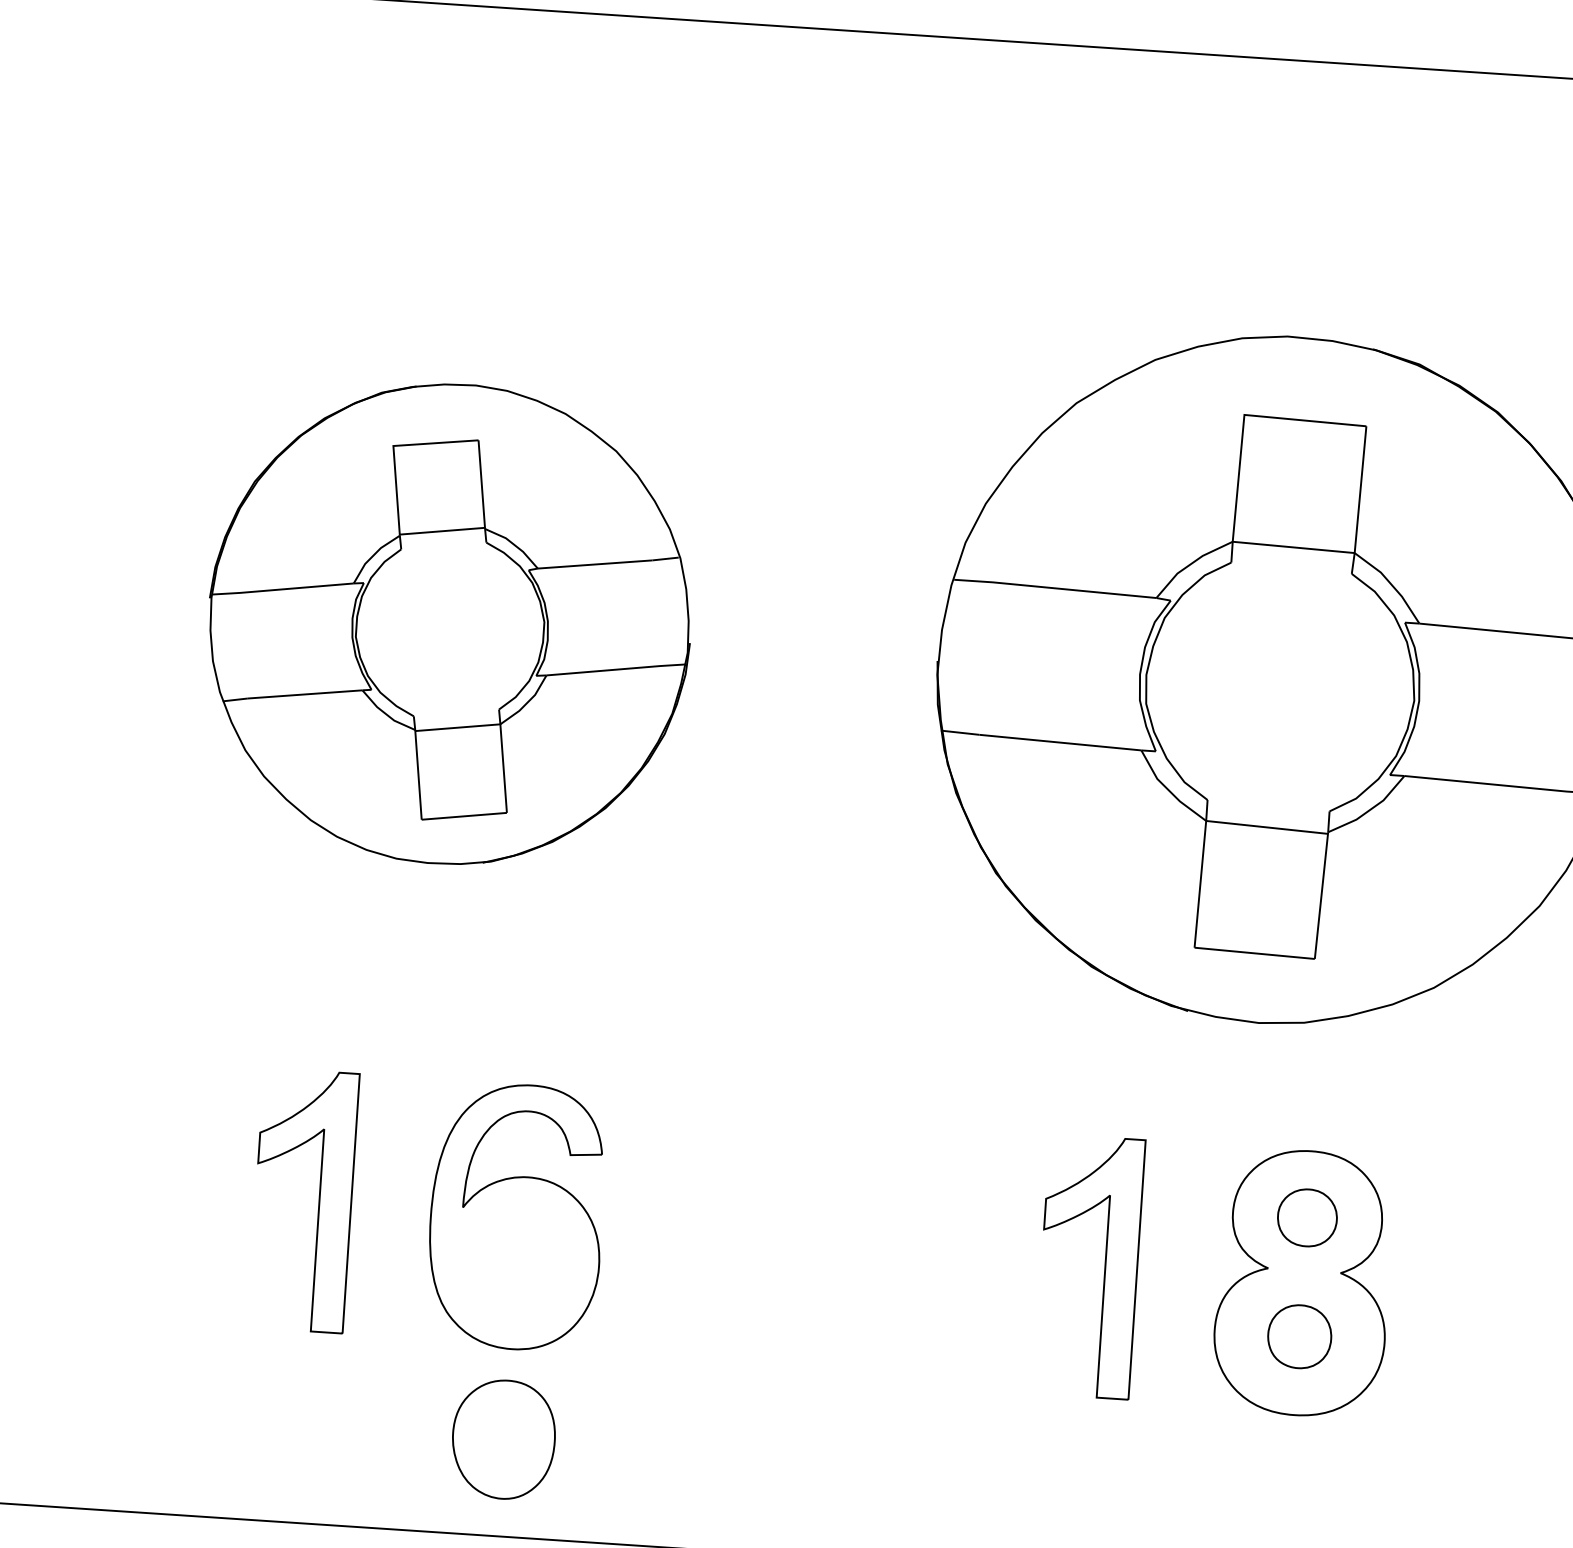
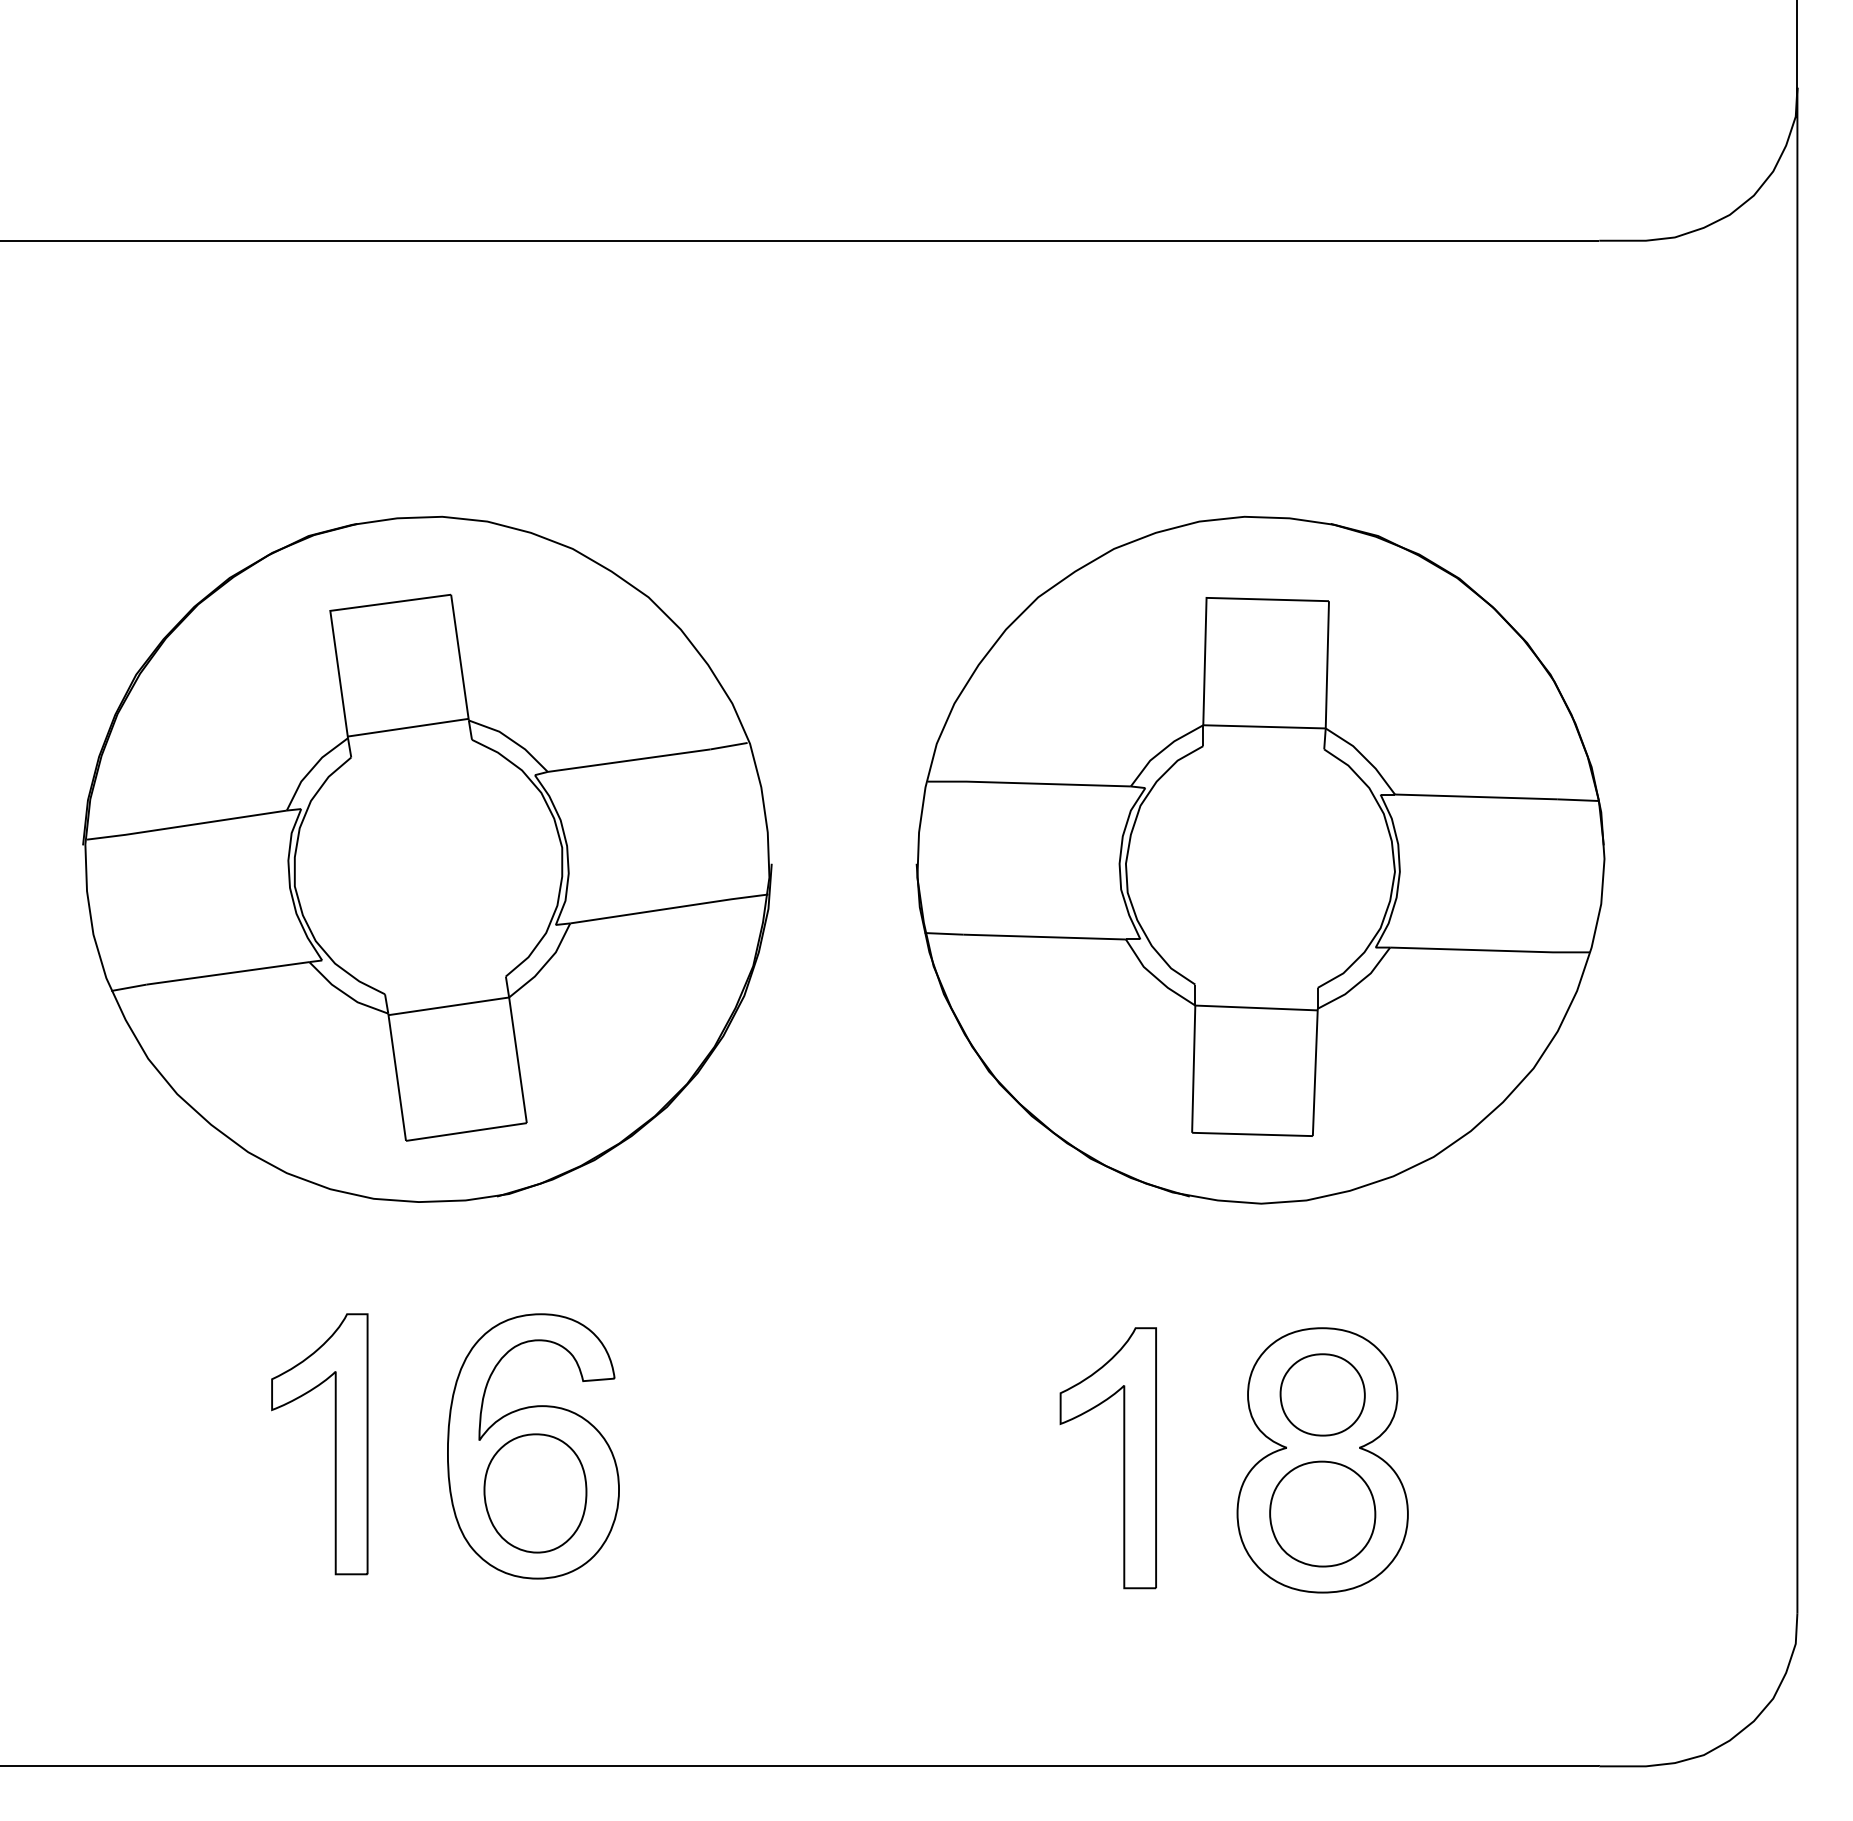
part: (449, 623) -> (427, 858), size x1.43
part: (1307, 1217) -> (1322, 1394), size x1.43
part: (1299, 1336) -> (1322, 1513), size x1.67
part: (503, 1439) -> (535, 1493), moved

